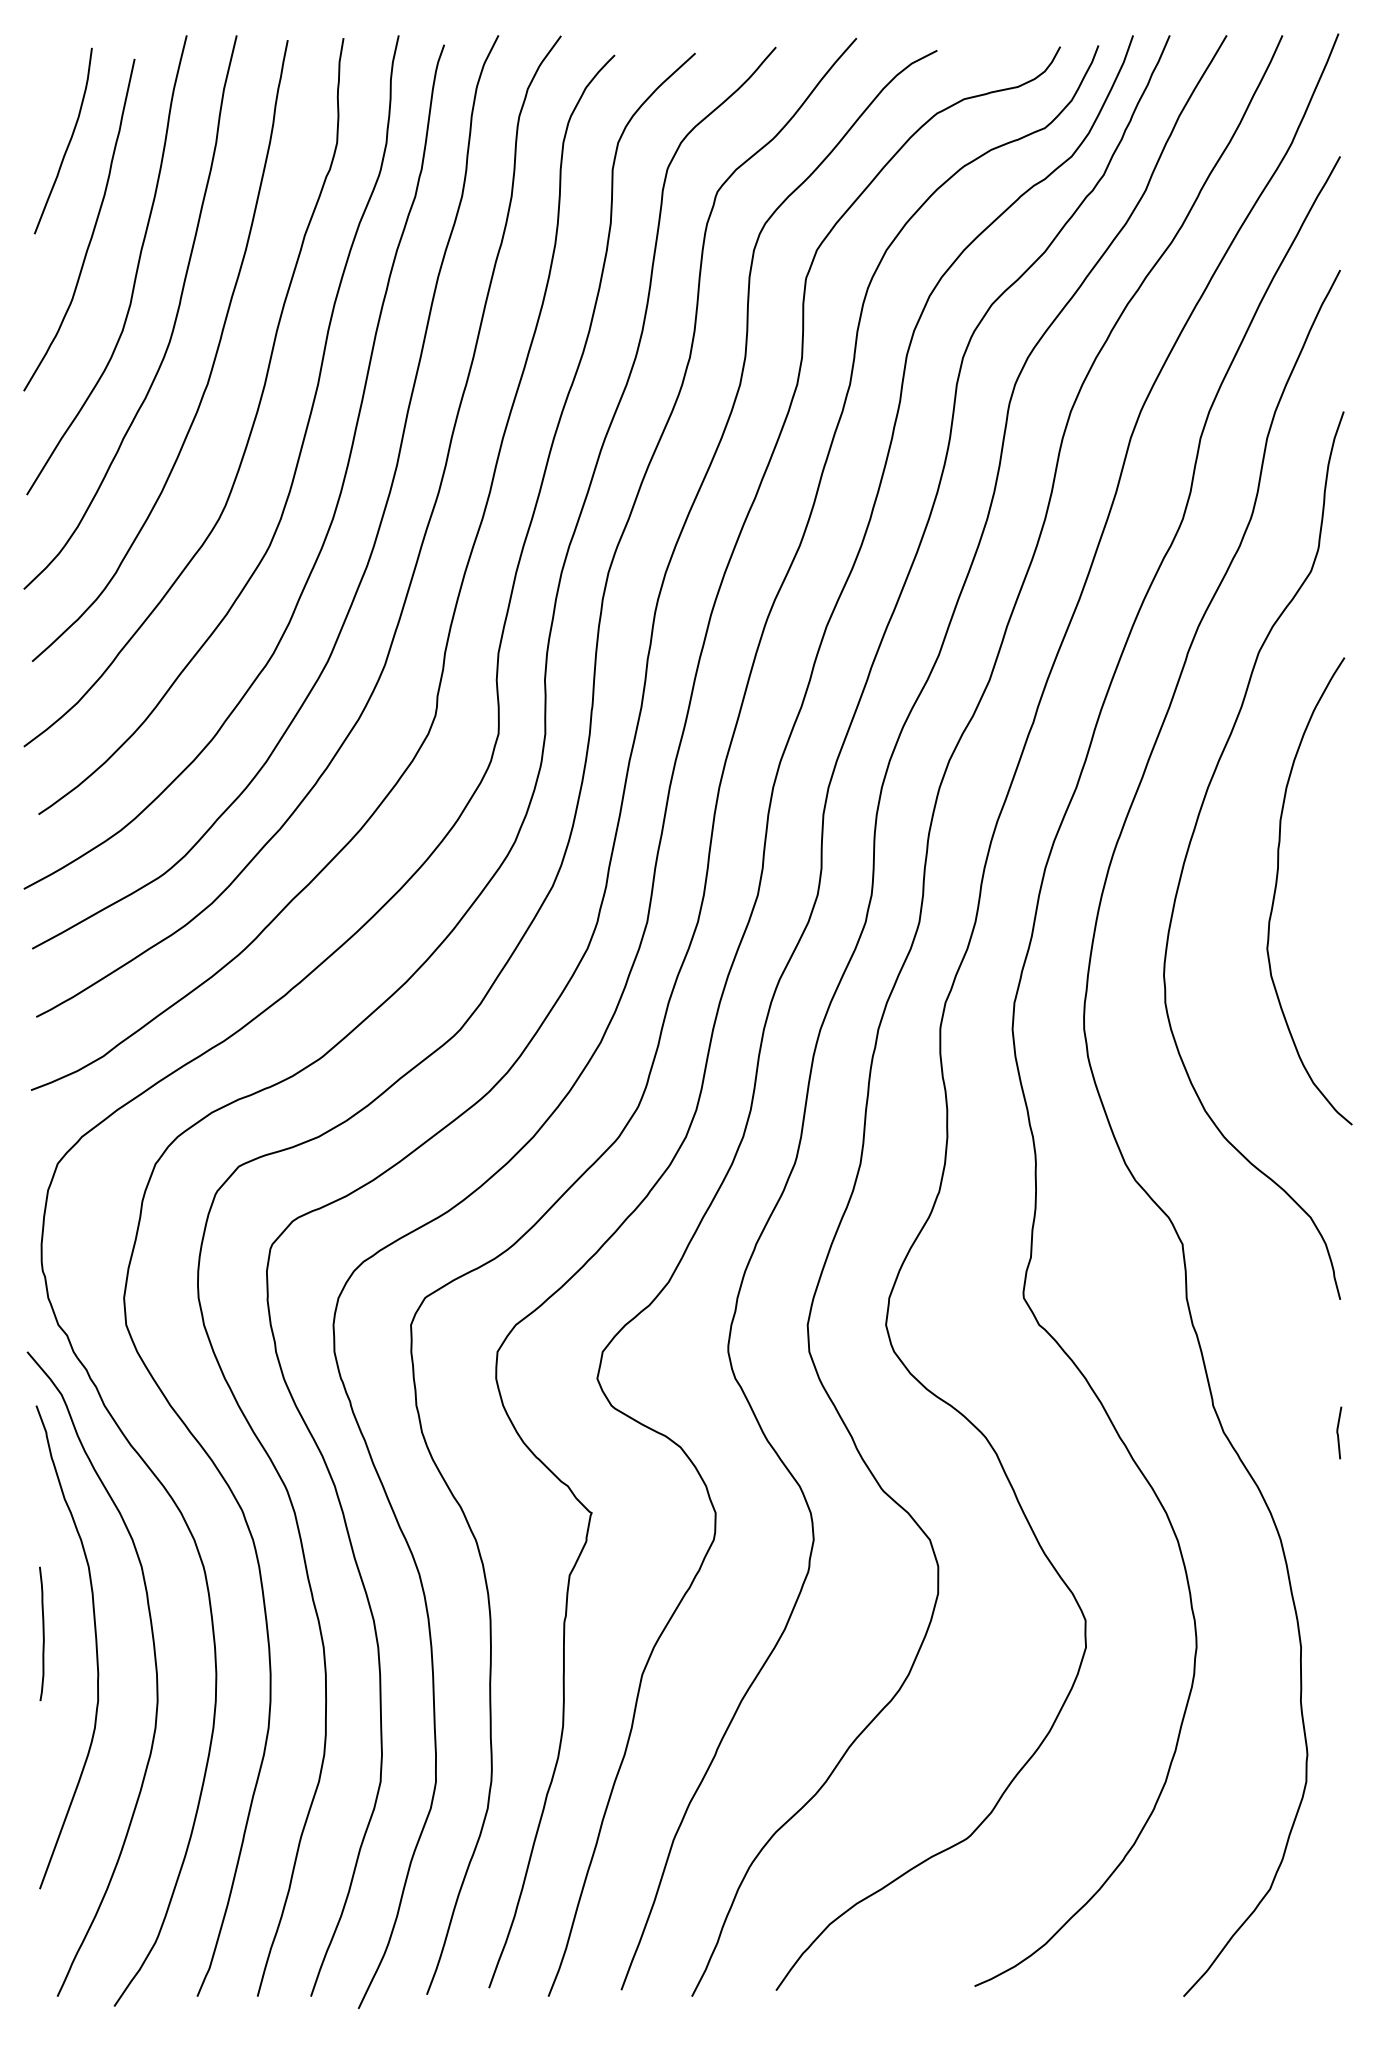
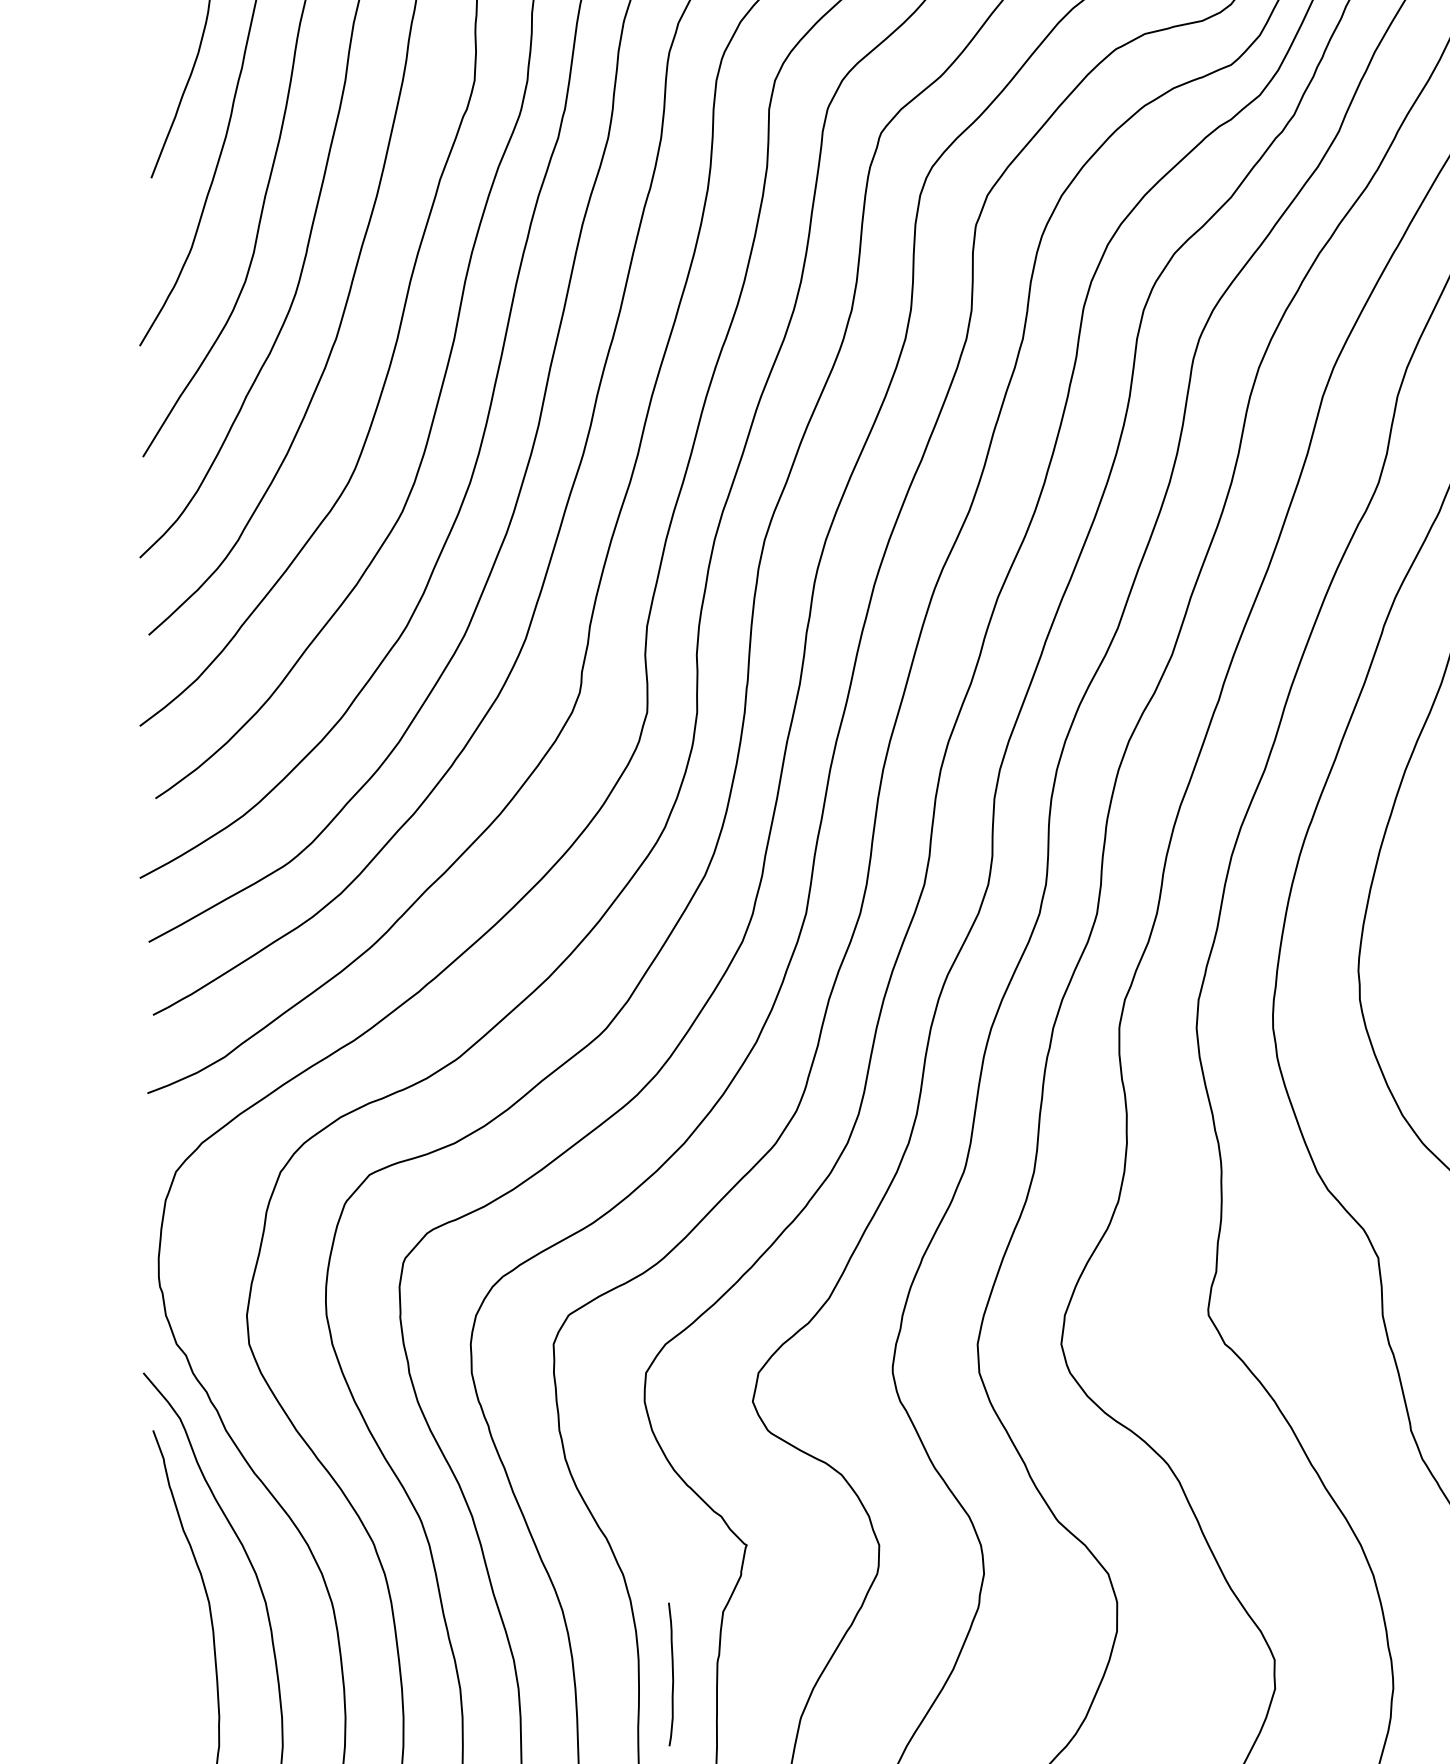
curve: (42, 1633) -> (671, 1673), moved

